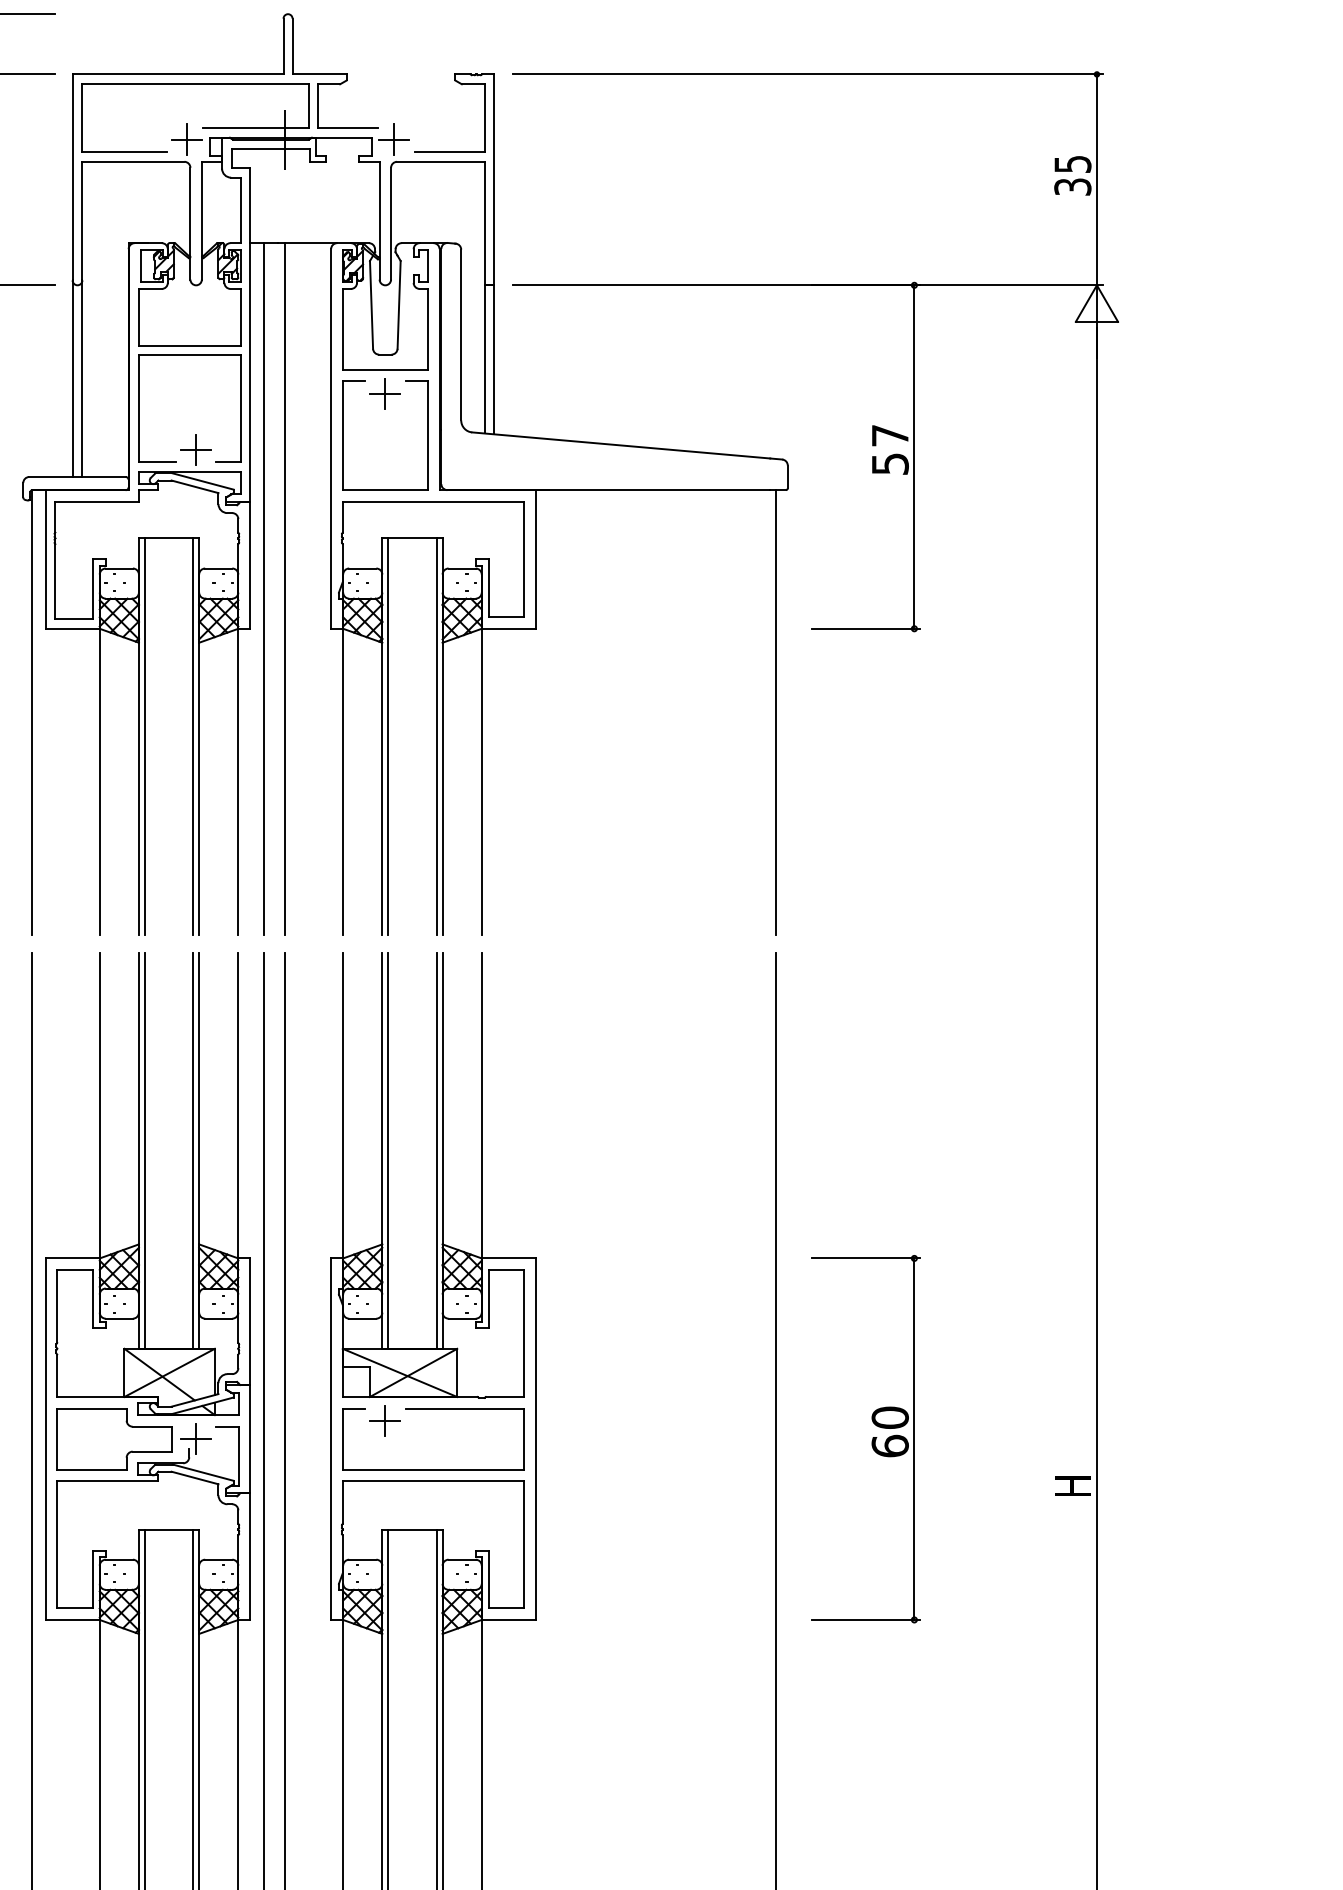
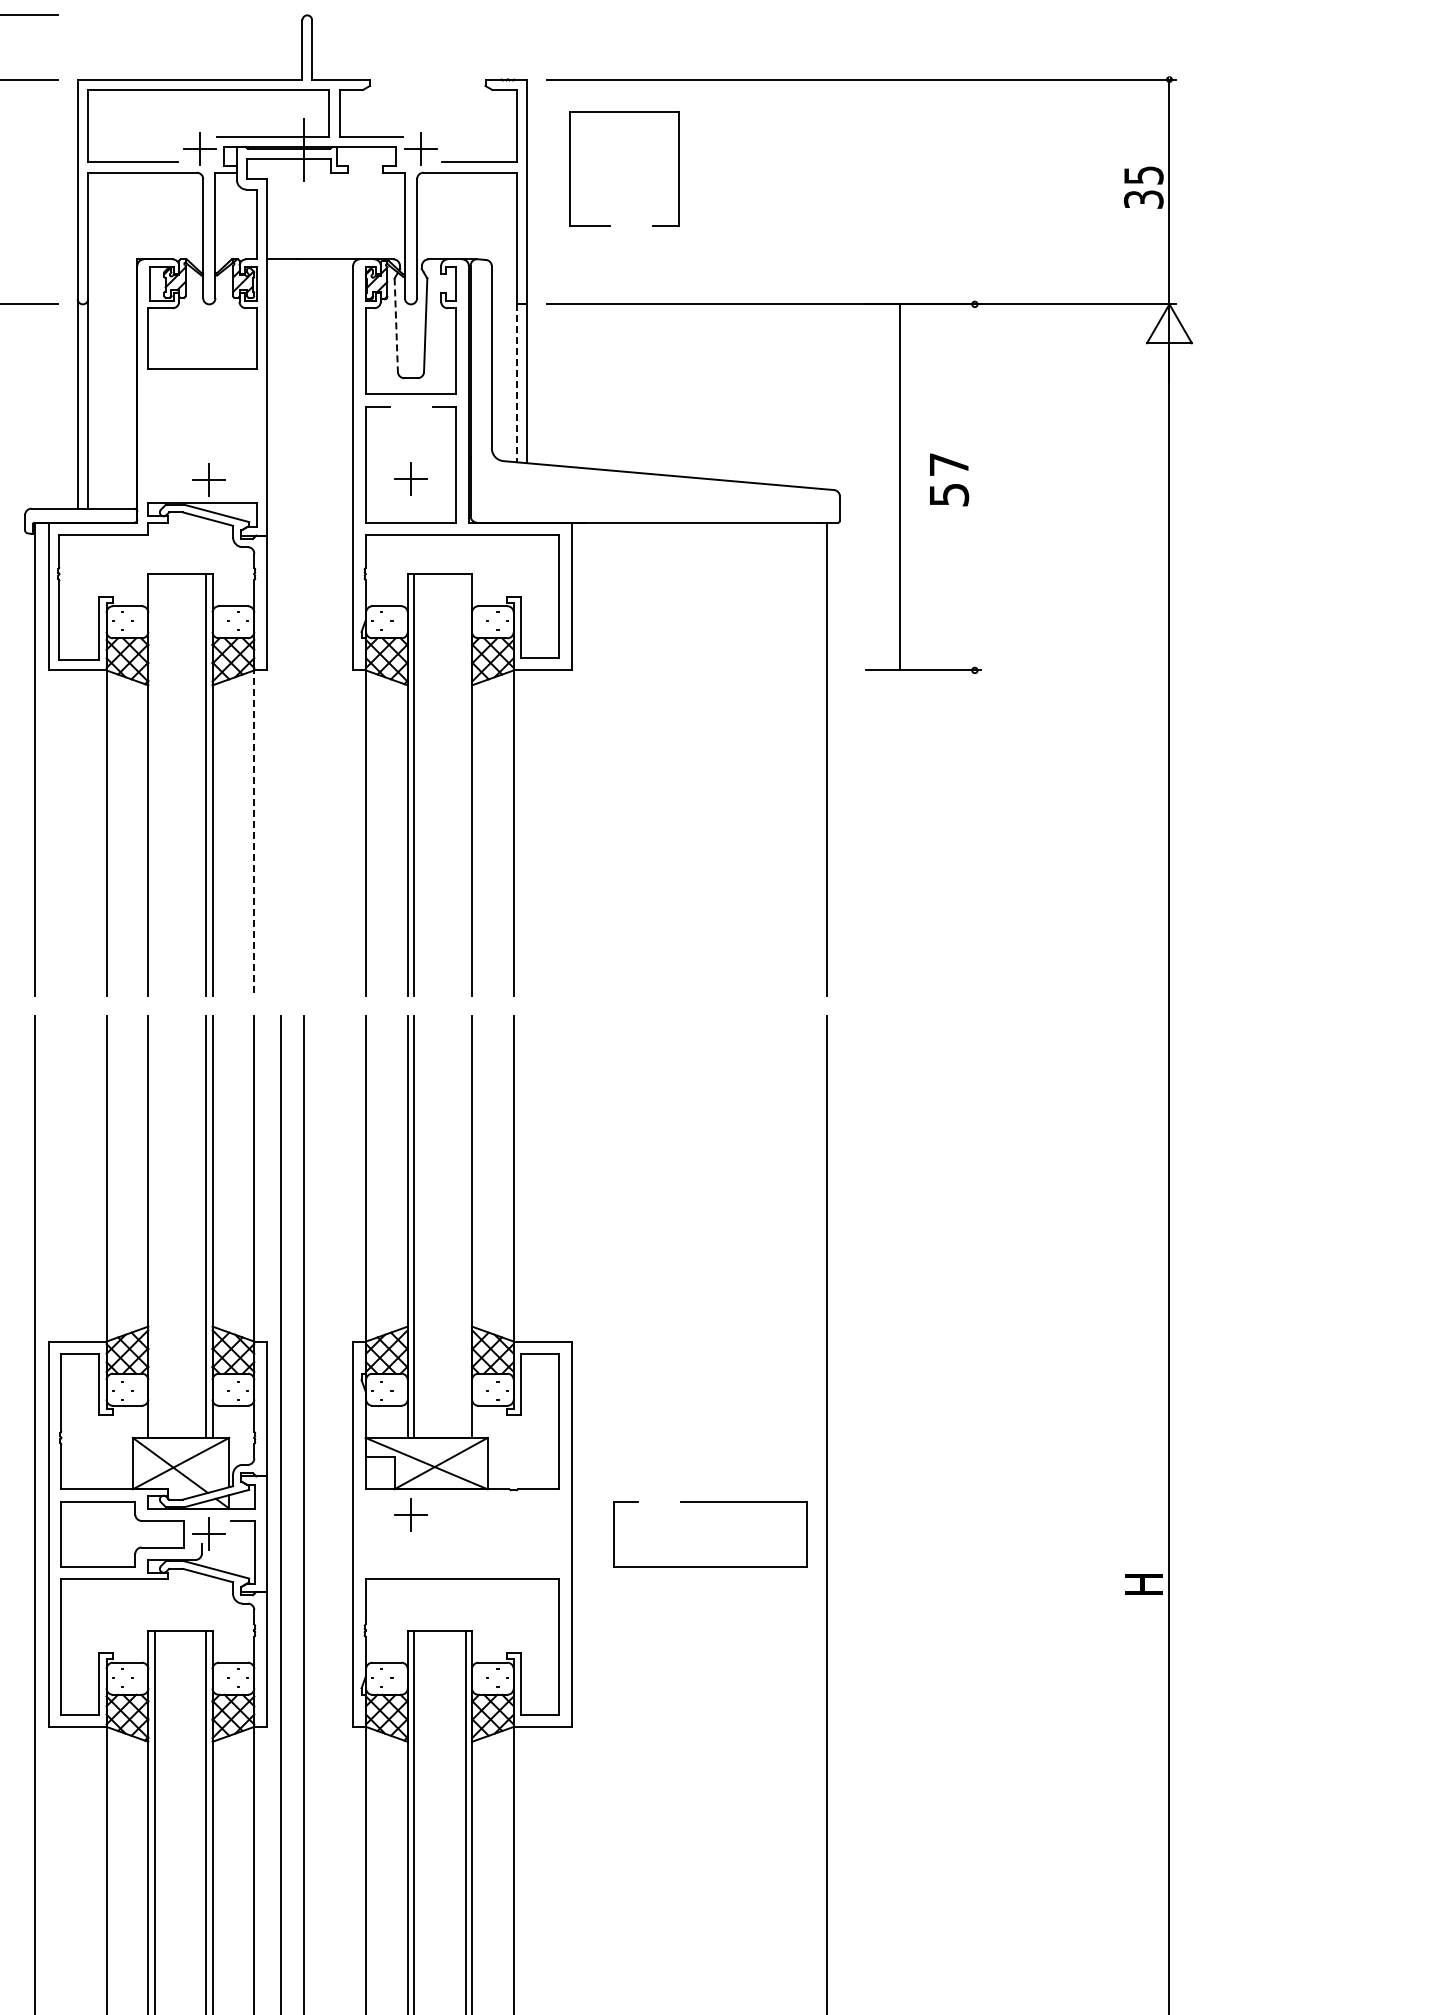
line: (371, 305) -> (396, 325), solid -> dashed
line: (484, 359) -> (516, 383), solid -> dashed
part: (384, 393) -> (410, 478), moved
part: (139, 408) -> (570, 168), moved
line: (914, 457) -> (899, 487), moved
line: (263, 588) -> (281, 627), removed
line: (284, 588) -> (303, 627), removed
line: (144, 736) -> (154, 785), removed
line: (436, 736) -> (465, 785), removed
line: (238, 779) -> (254, 831), solid -> dashed
line: (144, 1150) -> (154, 1226), removed
line: (436, 1150) -> (465, 1226), removed
part: (433, 1409) -> (710, 1502), moved
part: (871, 1440) -> (929, 1535), removed

